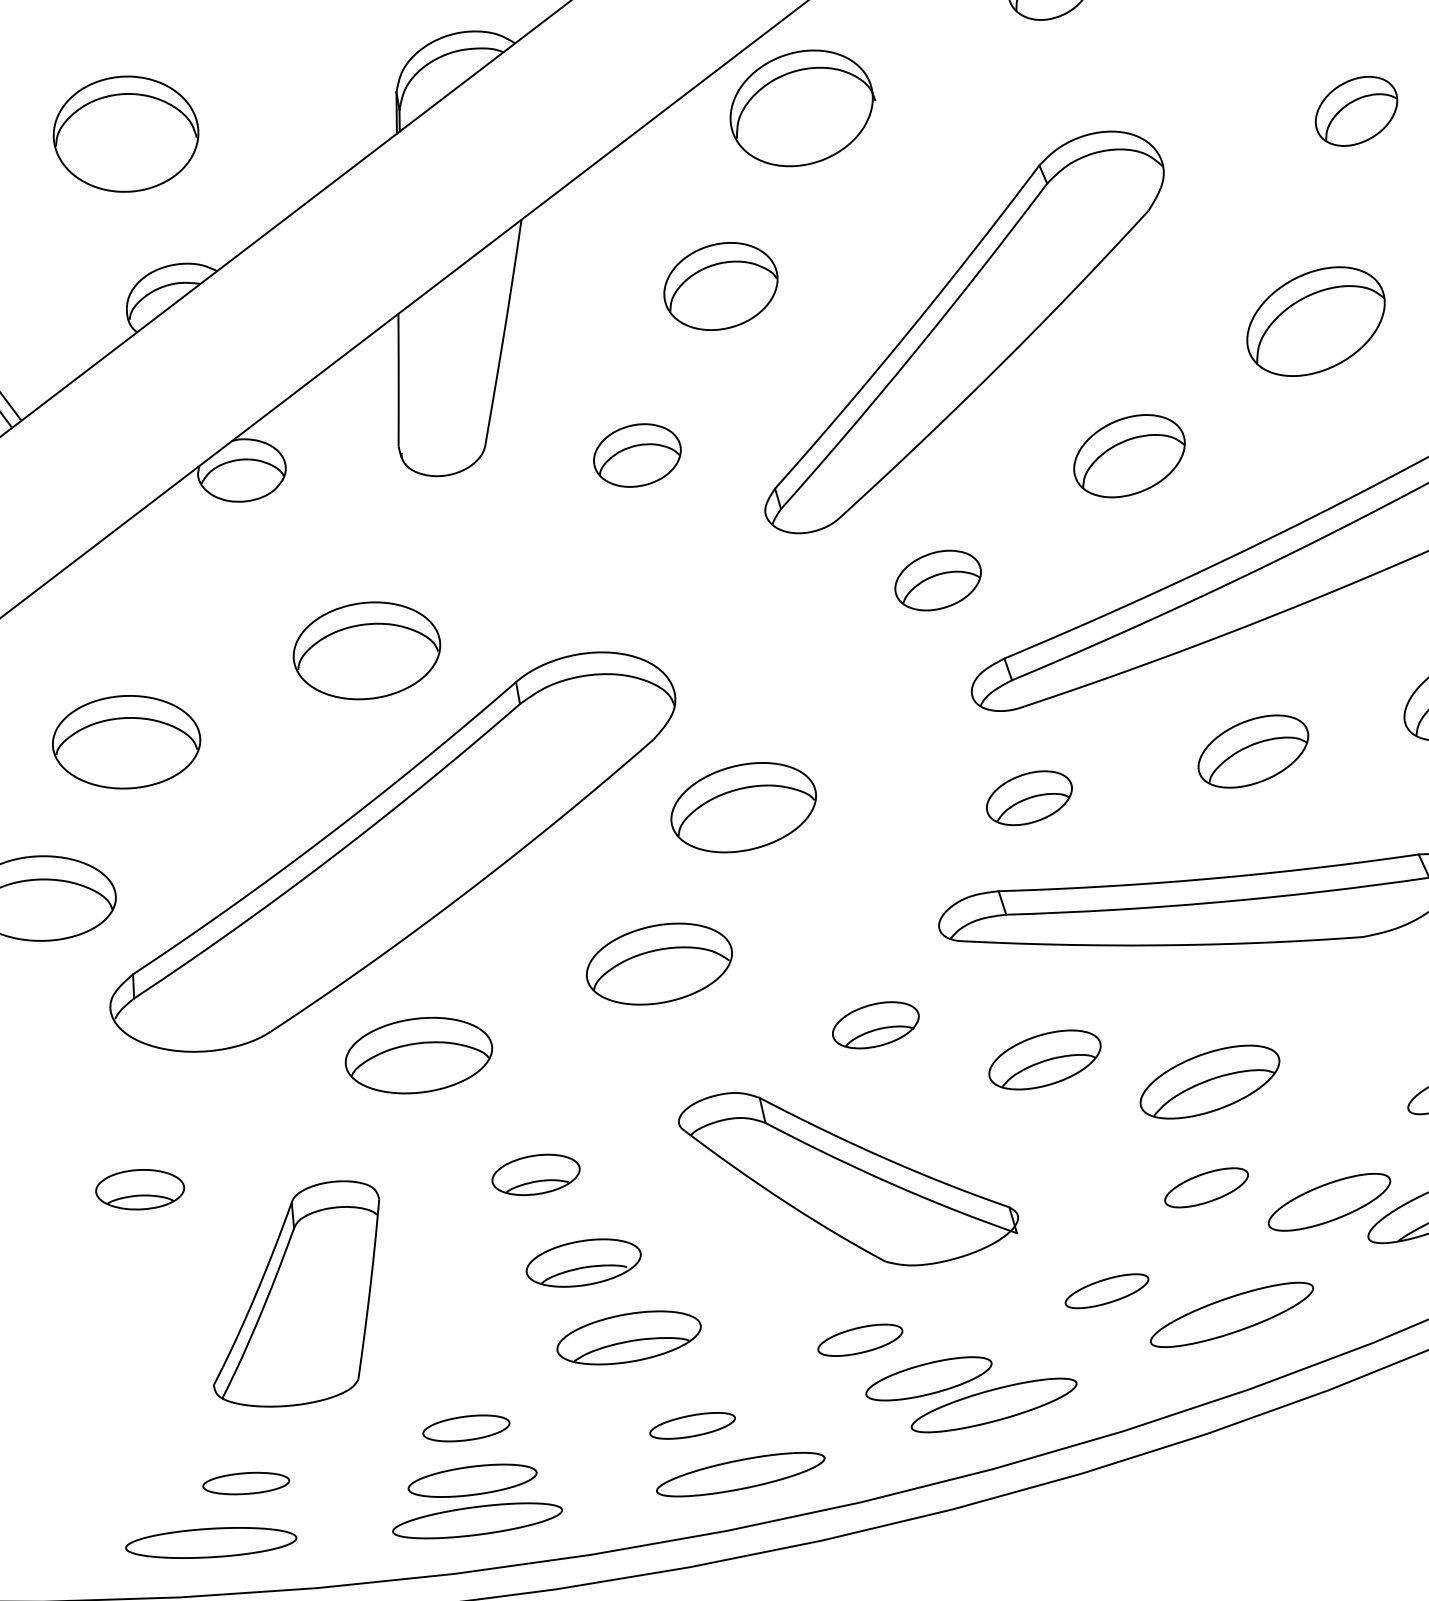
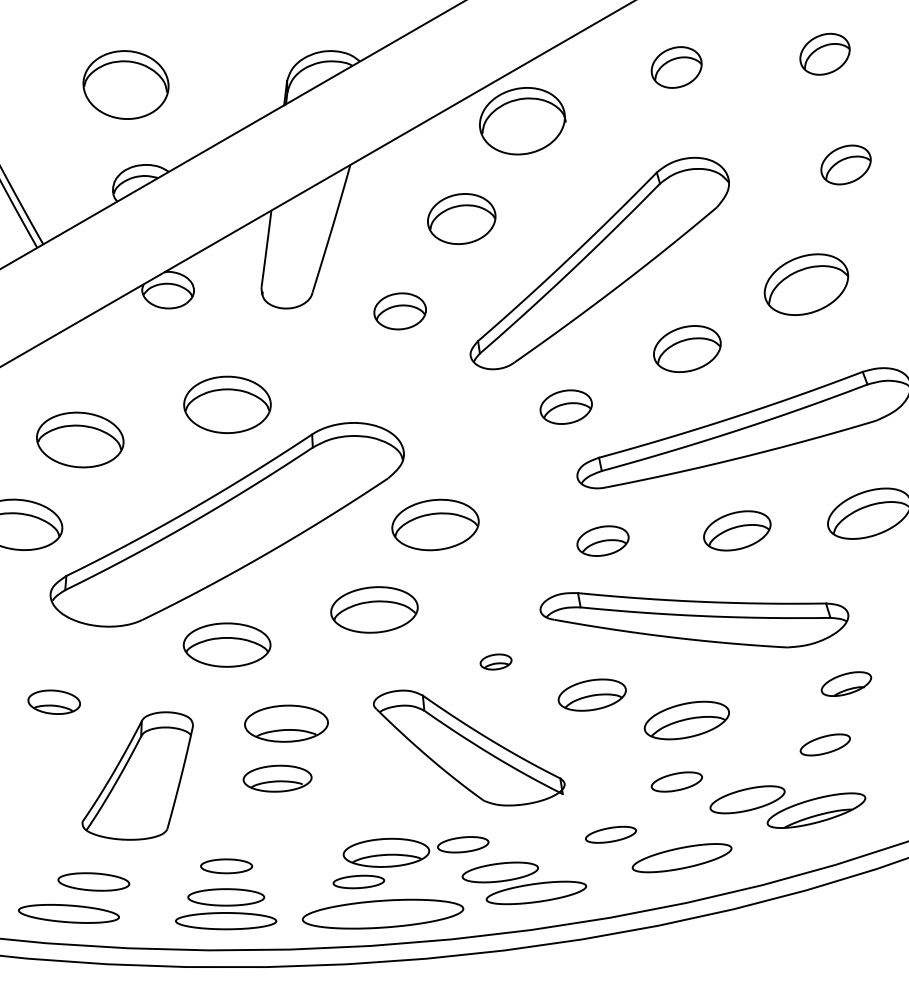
part: (874, 1024) -> (495, 661), size x0.6
part: (536, 1174) -> (286, 723), size x1.6
part: (583, 1262) -> (277, 778), moved
part: (629, 1337) -> (386, 852), moved
part: (741, 1473) -> (383, 913), size x1.6
part: (245, 1483) -> (93, 881), size x1.4

